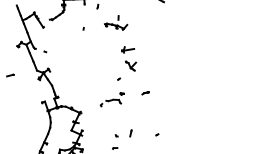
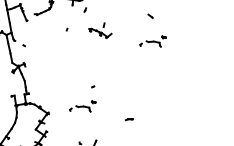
part: (167, 24) -> (152, 40), added
part: (129, 58) -> (107, 68), removed
part: (145, 93) -> (129, 119), moved

